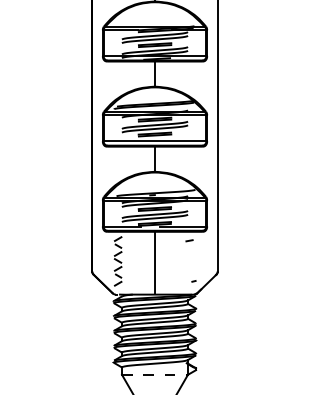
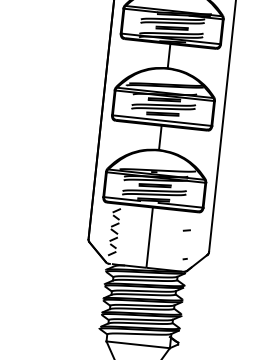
line: (189, 240) -> (186, 230), moved
line: (155, 374) -> (138, 344), dashed -> solid

